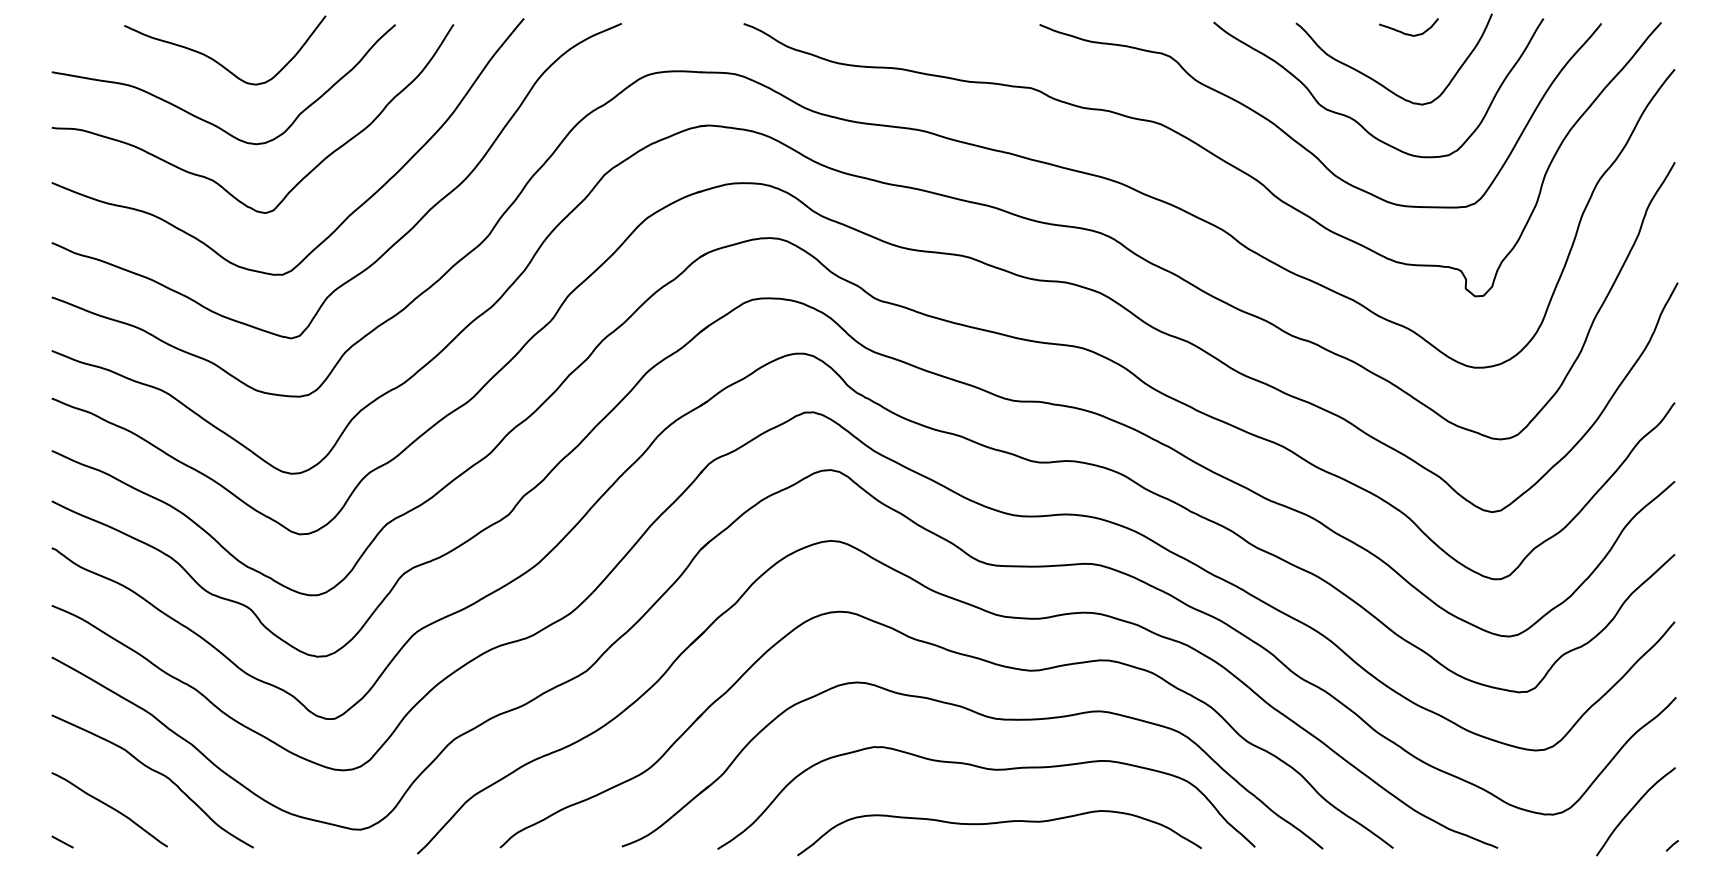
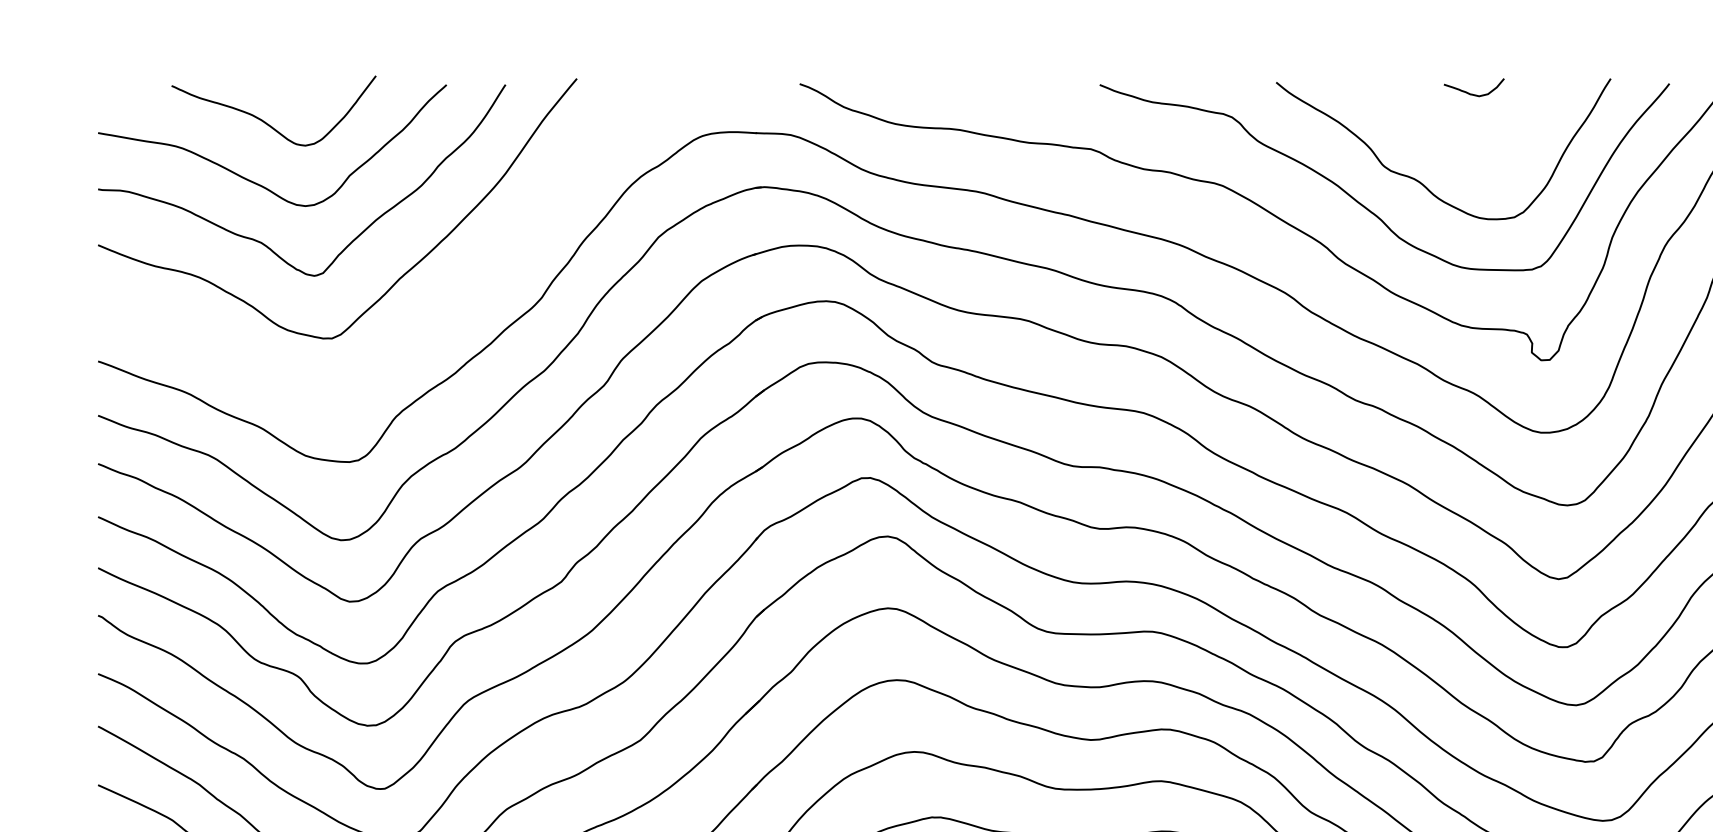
curve: (1379, 82) -> (1444, 143), removed
curve: (394, 242) -> (445, 305), removed

